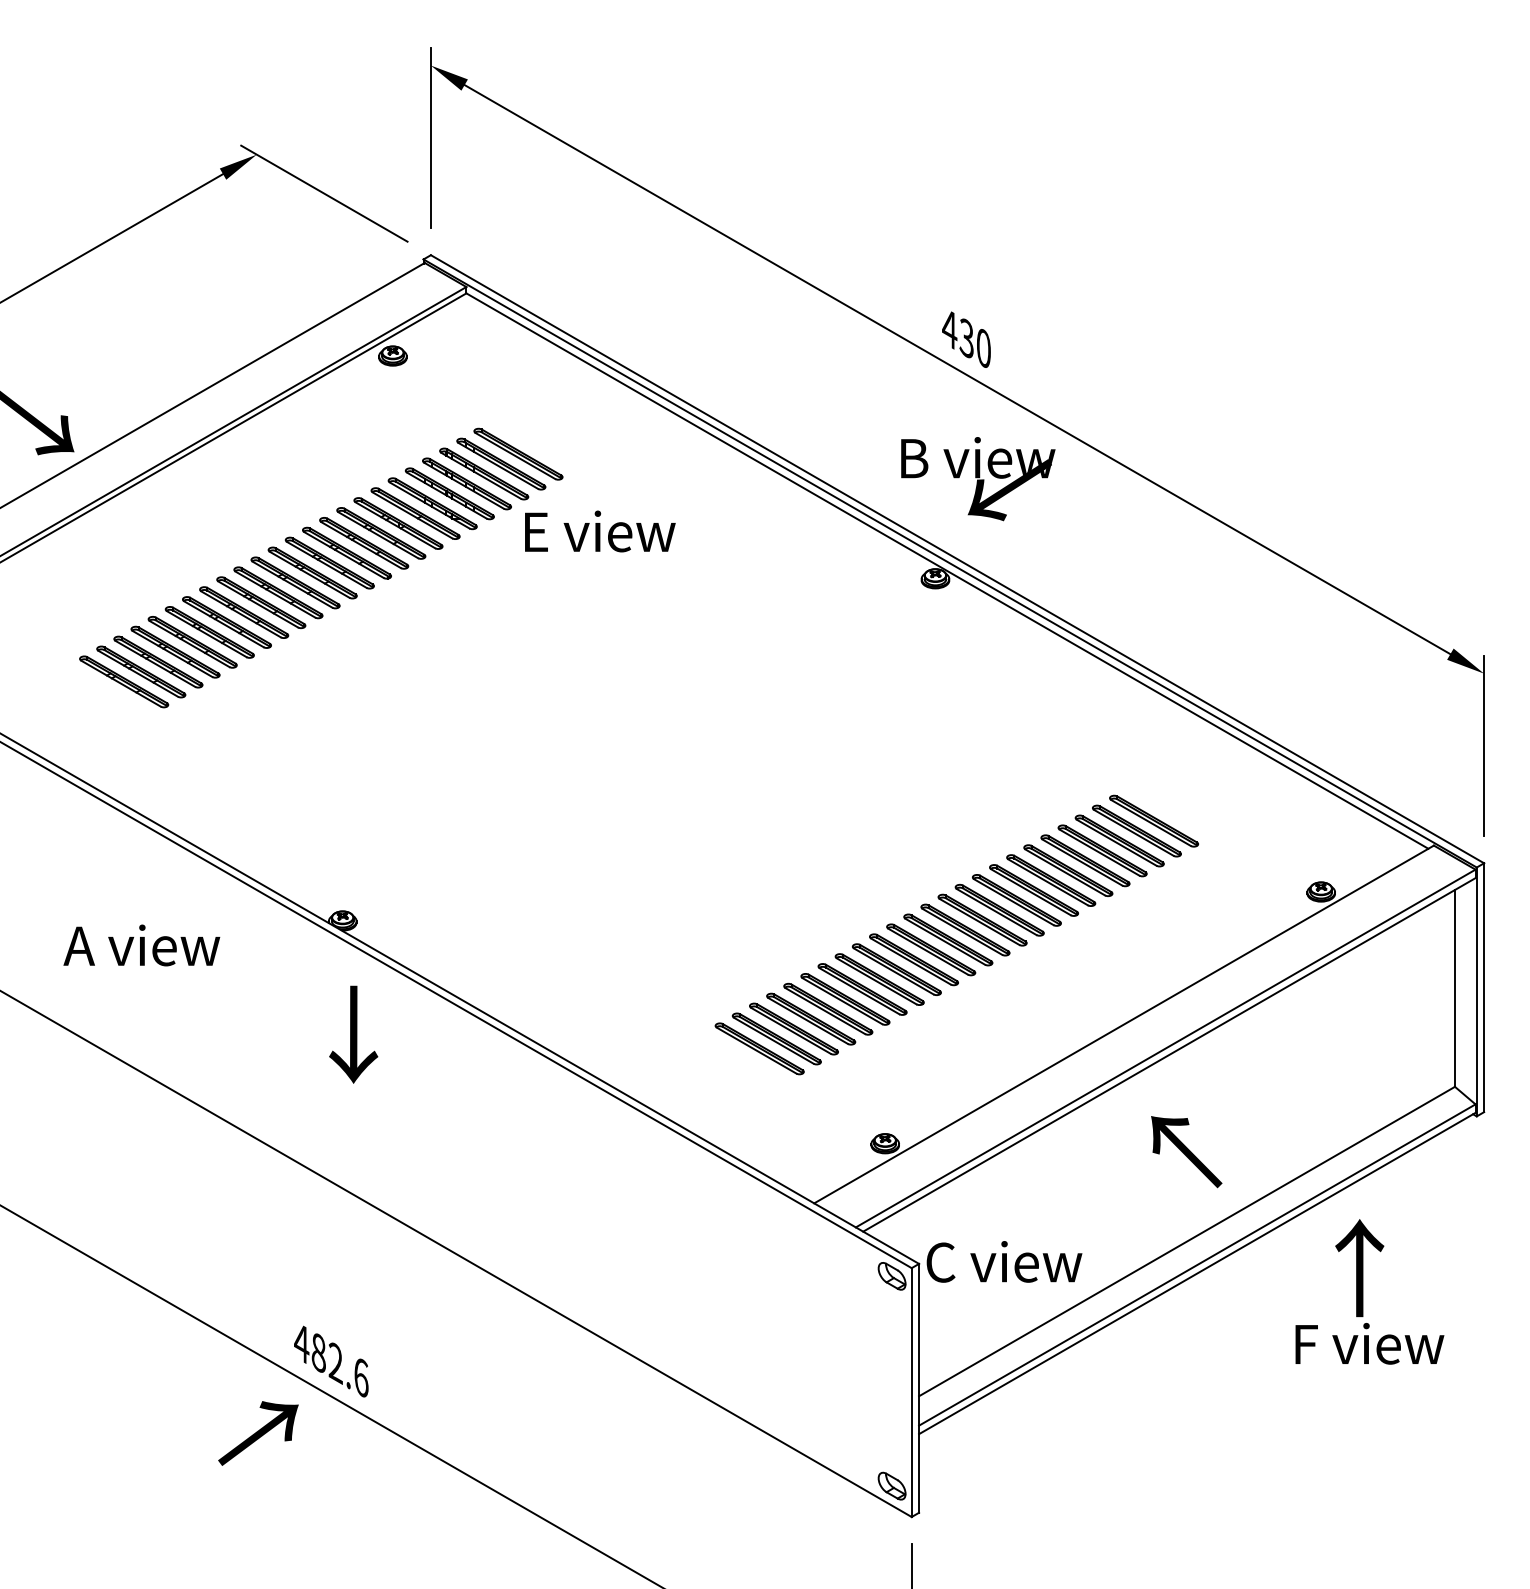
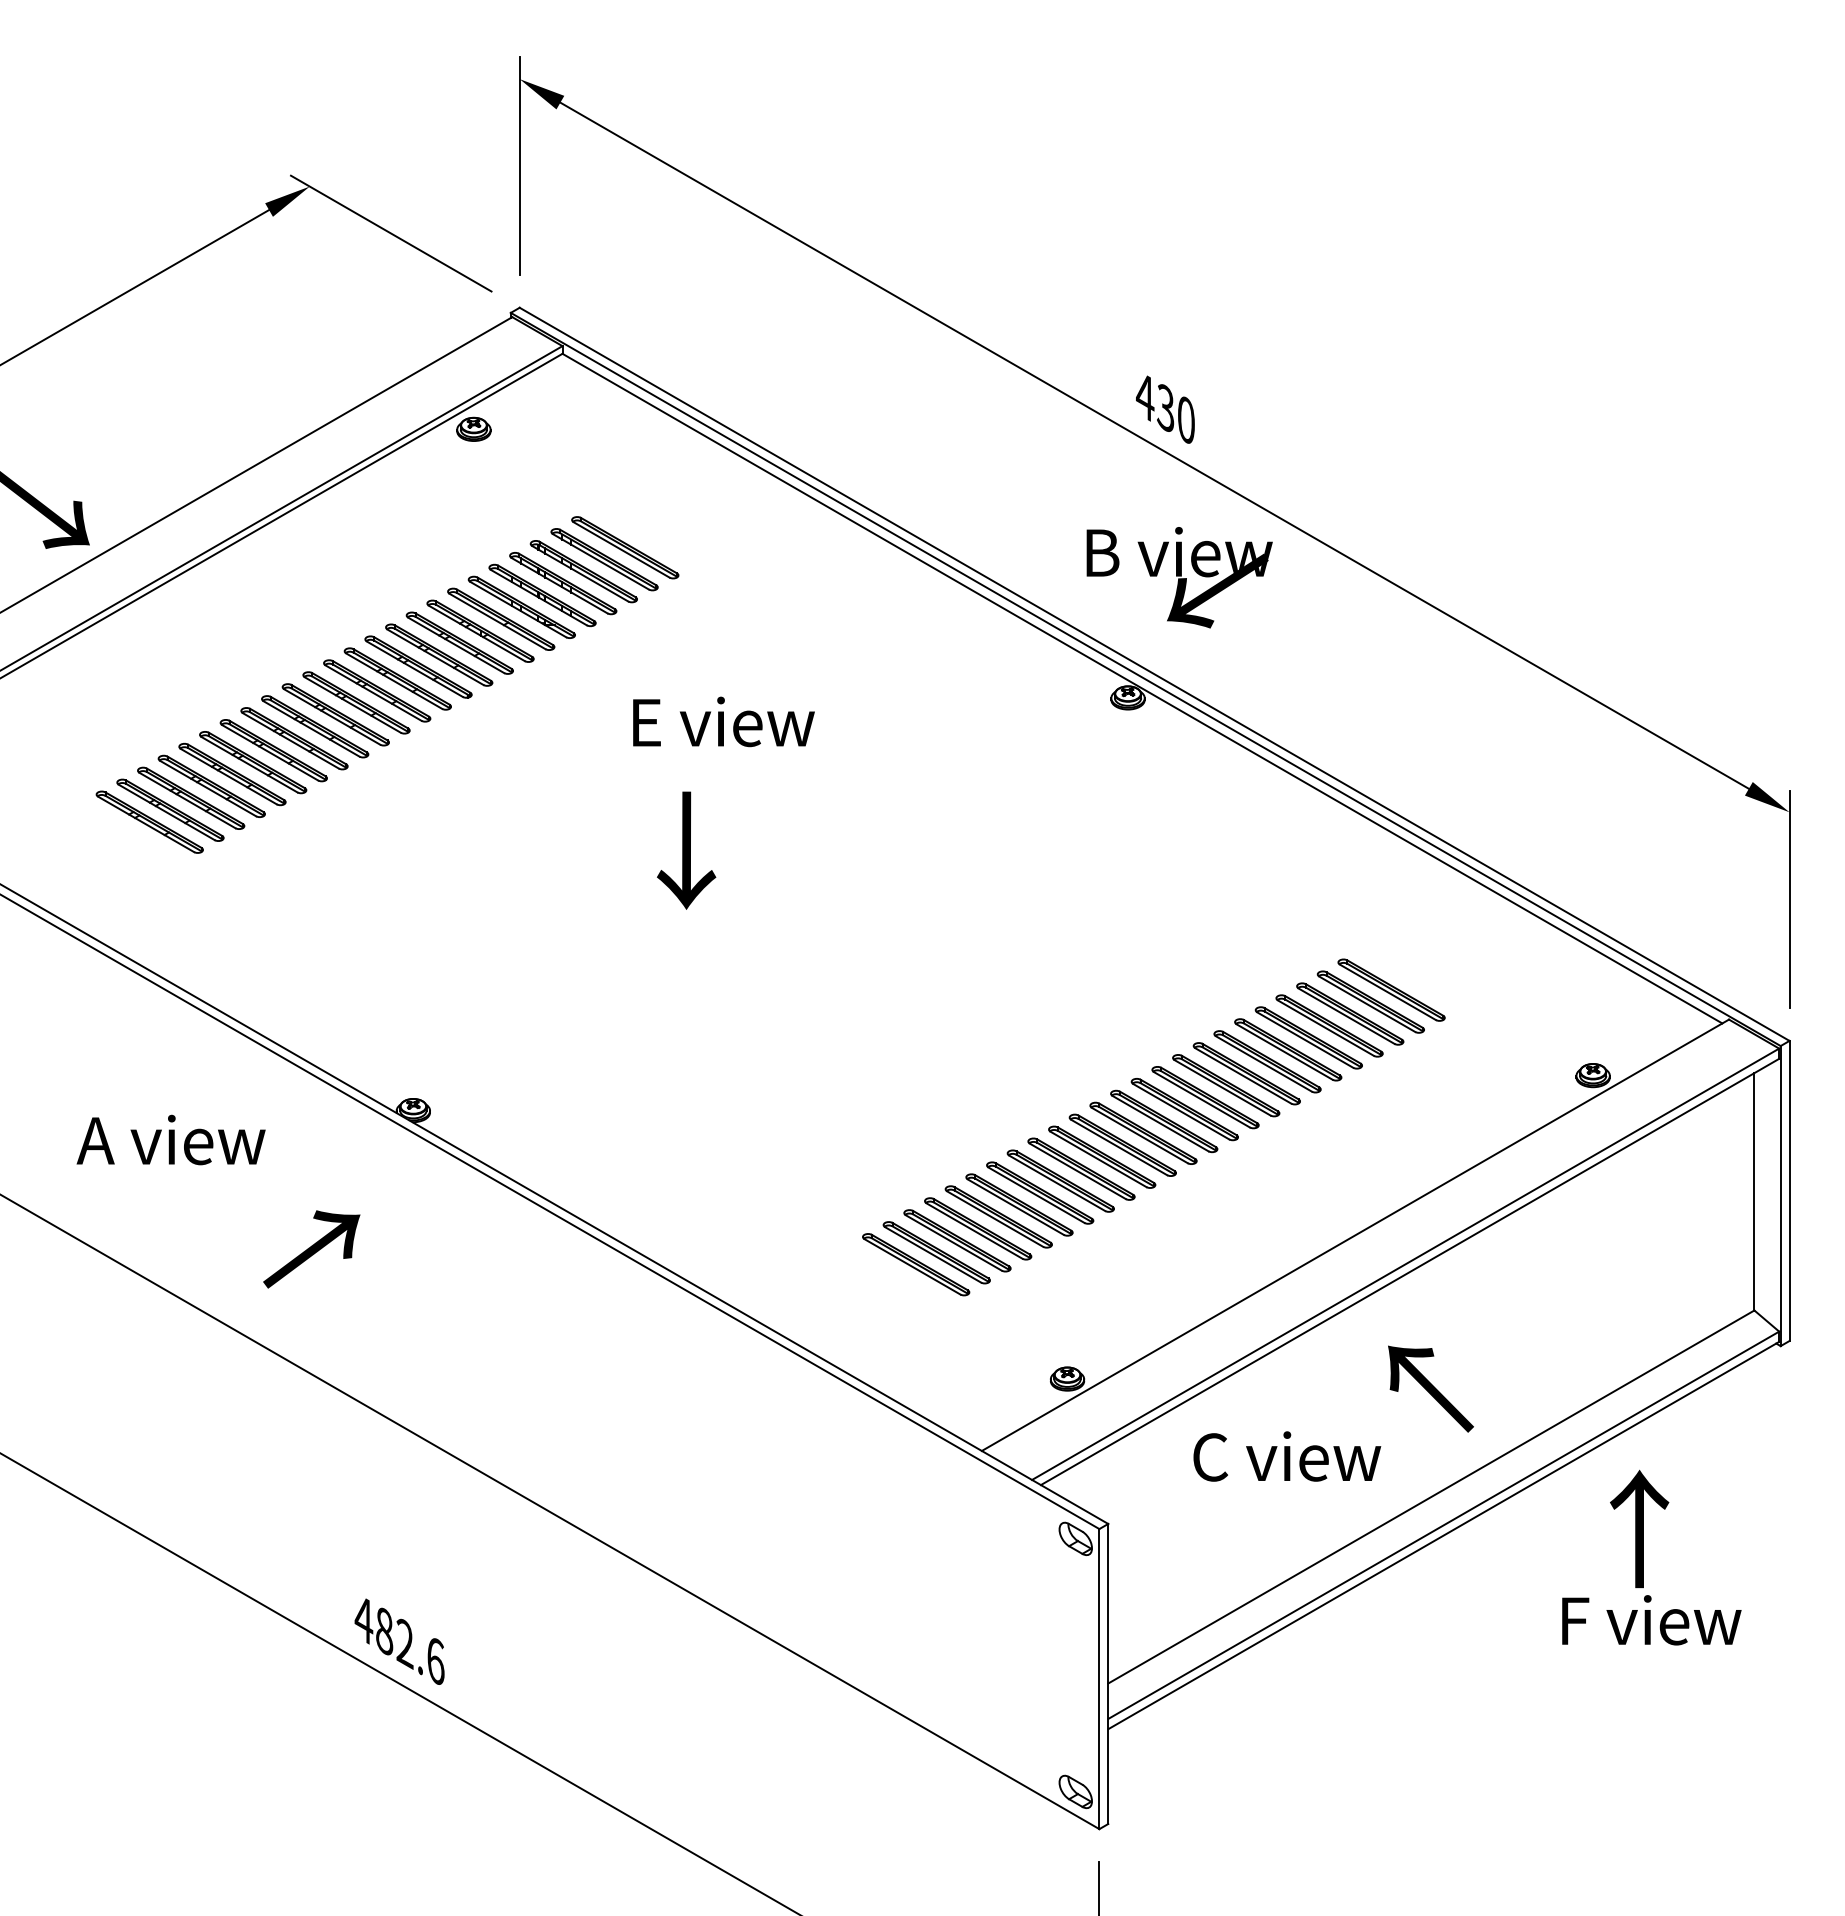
text: (599, 531) -> (723, 721), moved
text: (353, 1034) -> (686, 850), moved
text: (1004, 1261) -> (1287, 1456), moved
text: (258, 1433) -> (311, 1249), moved

